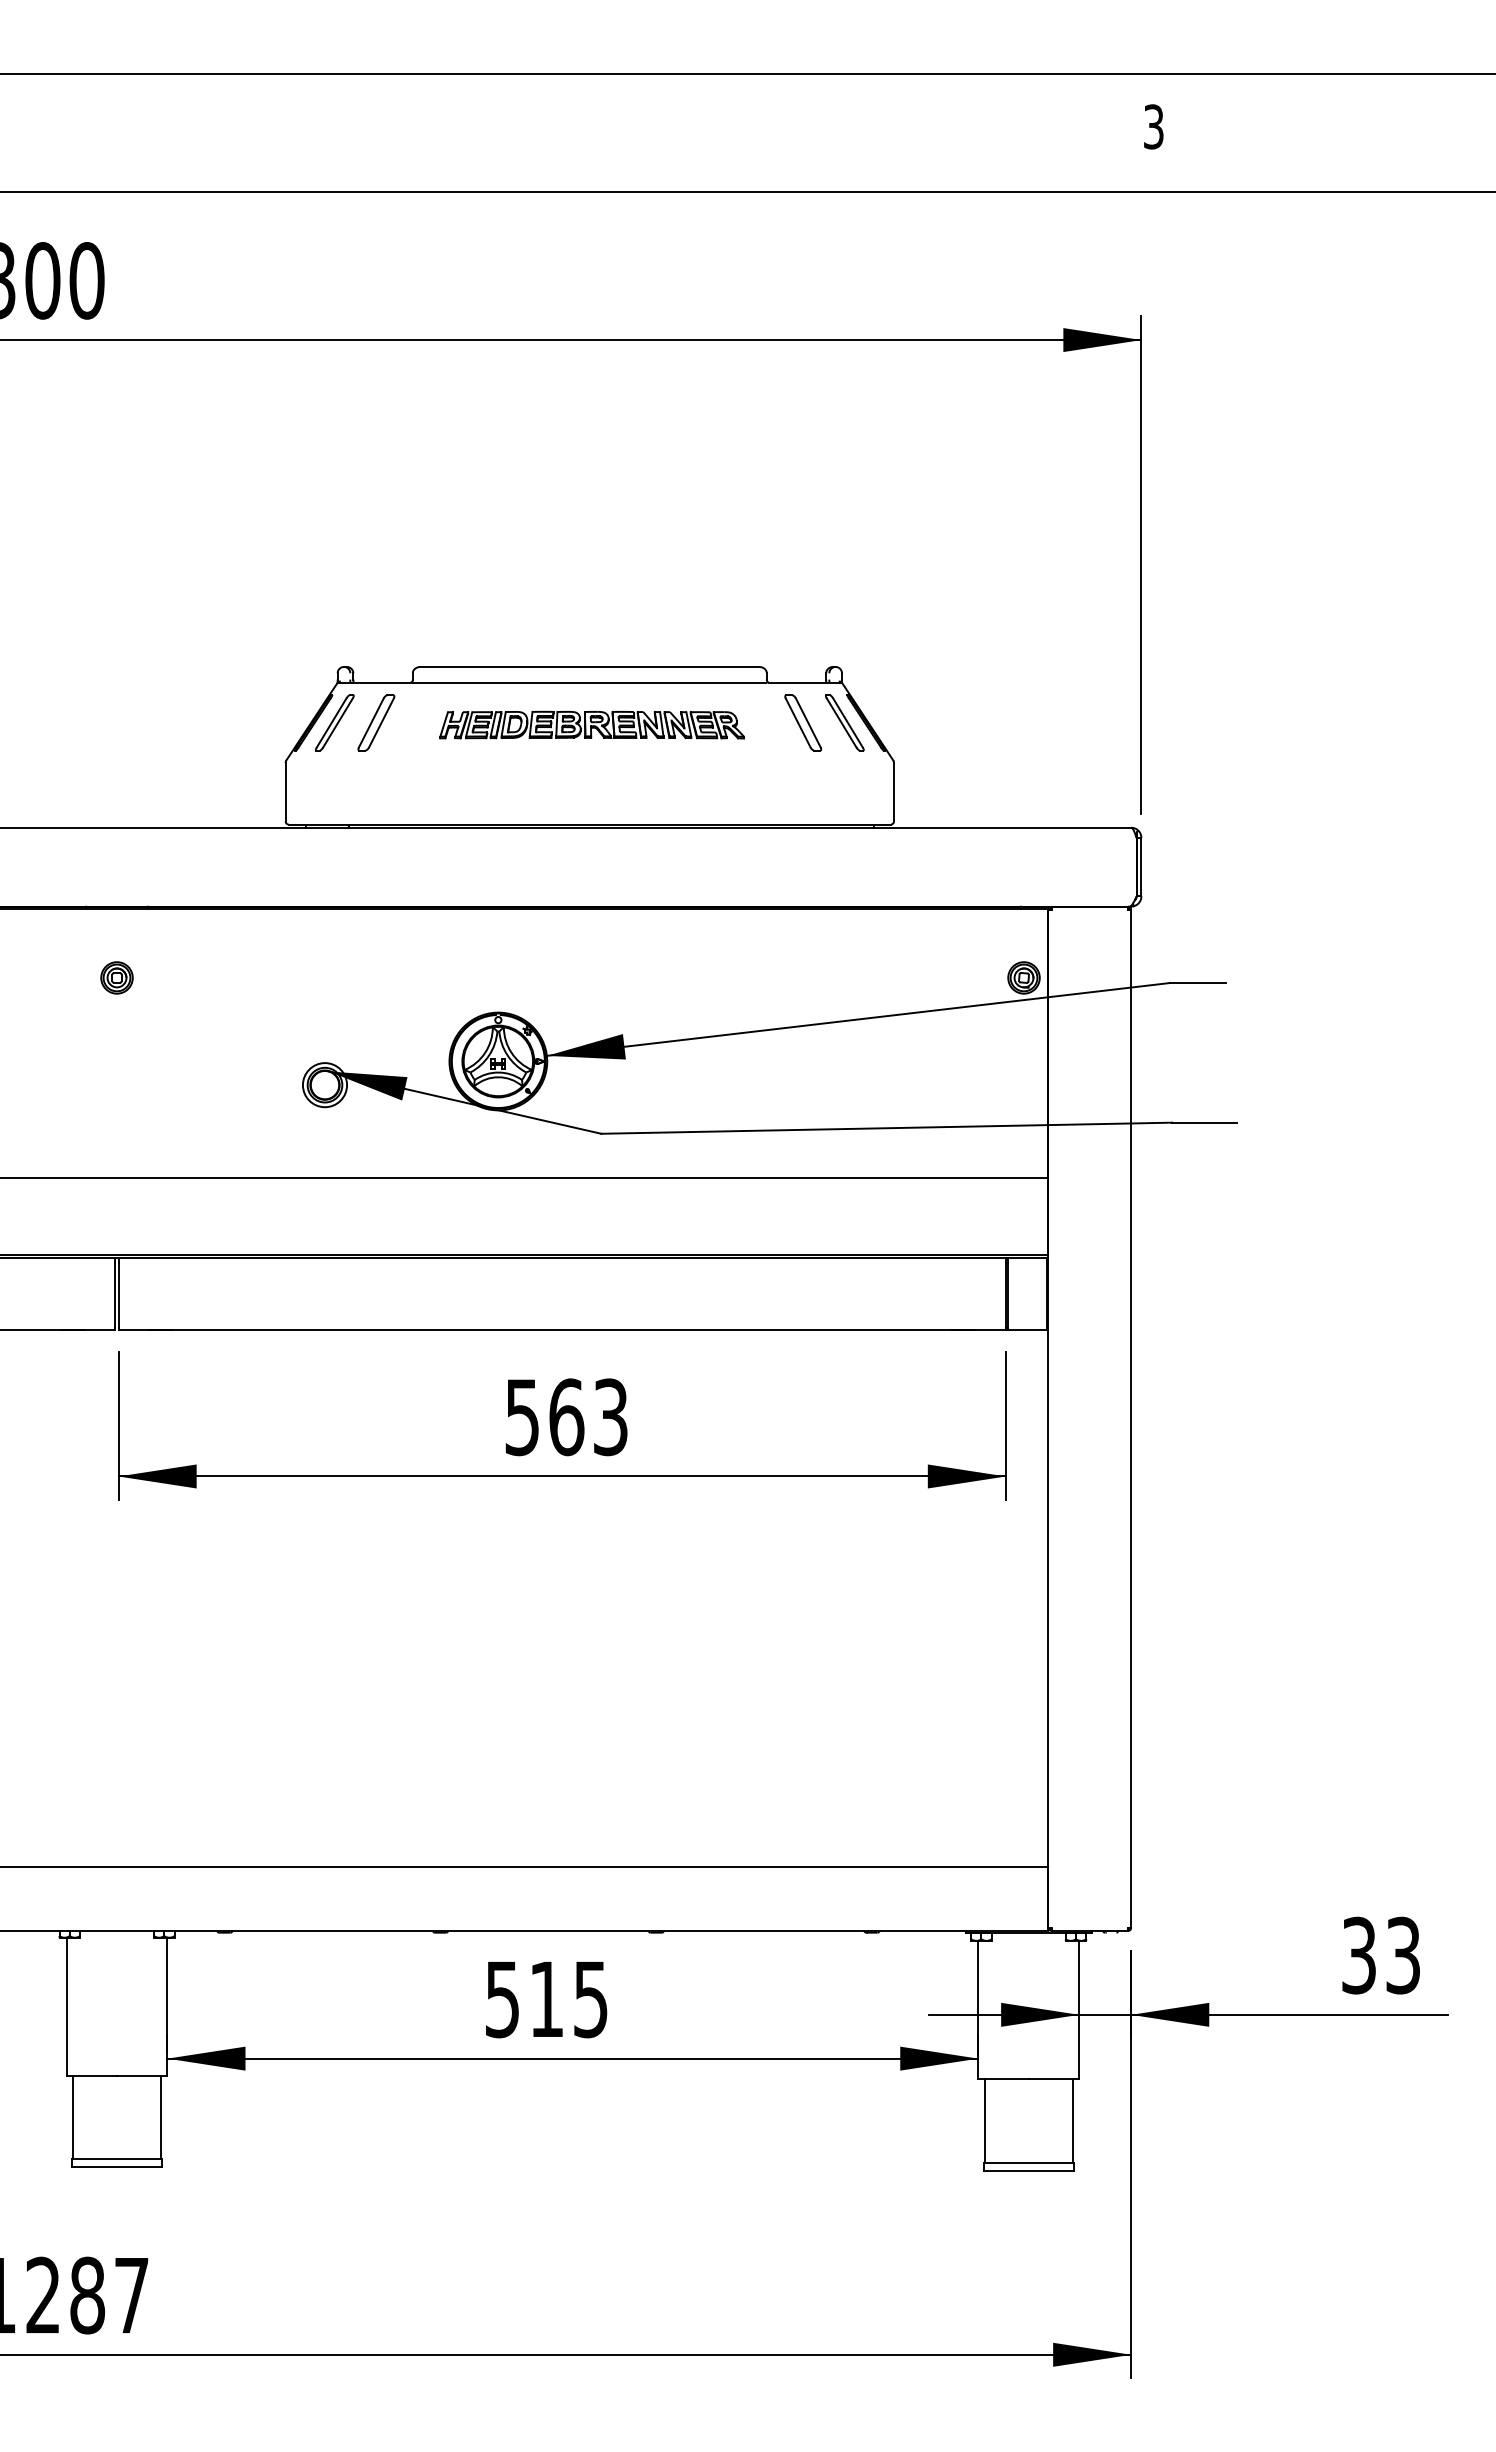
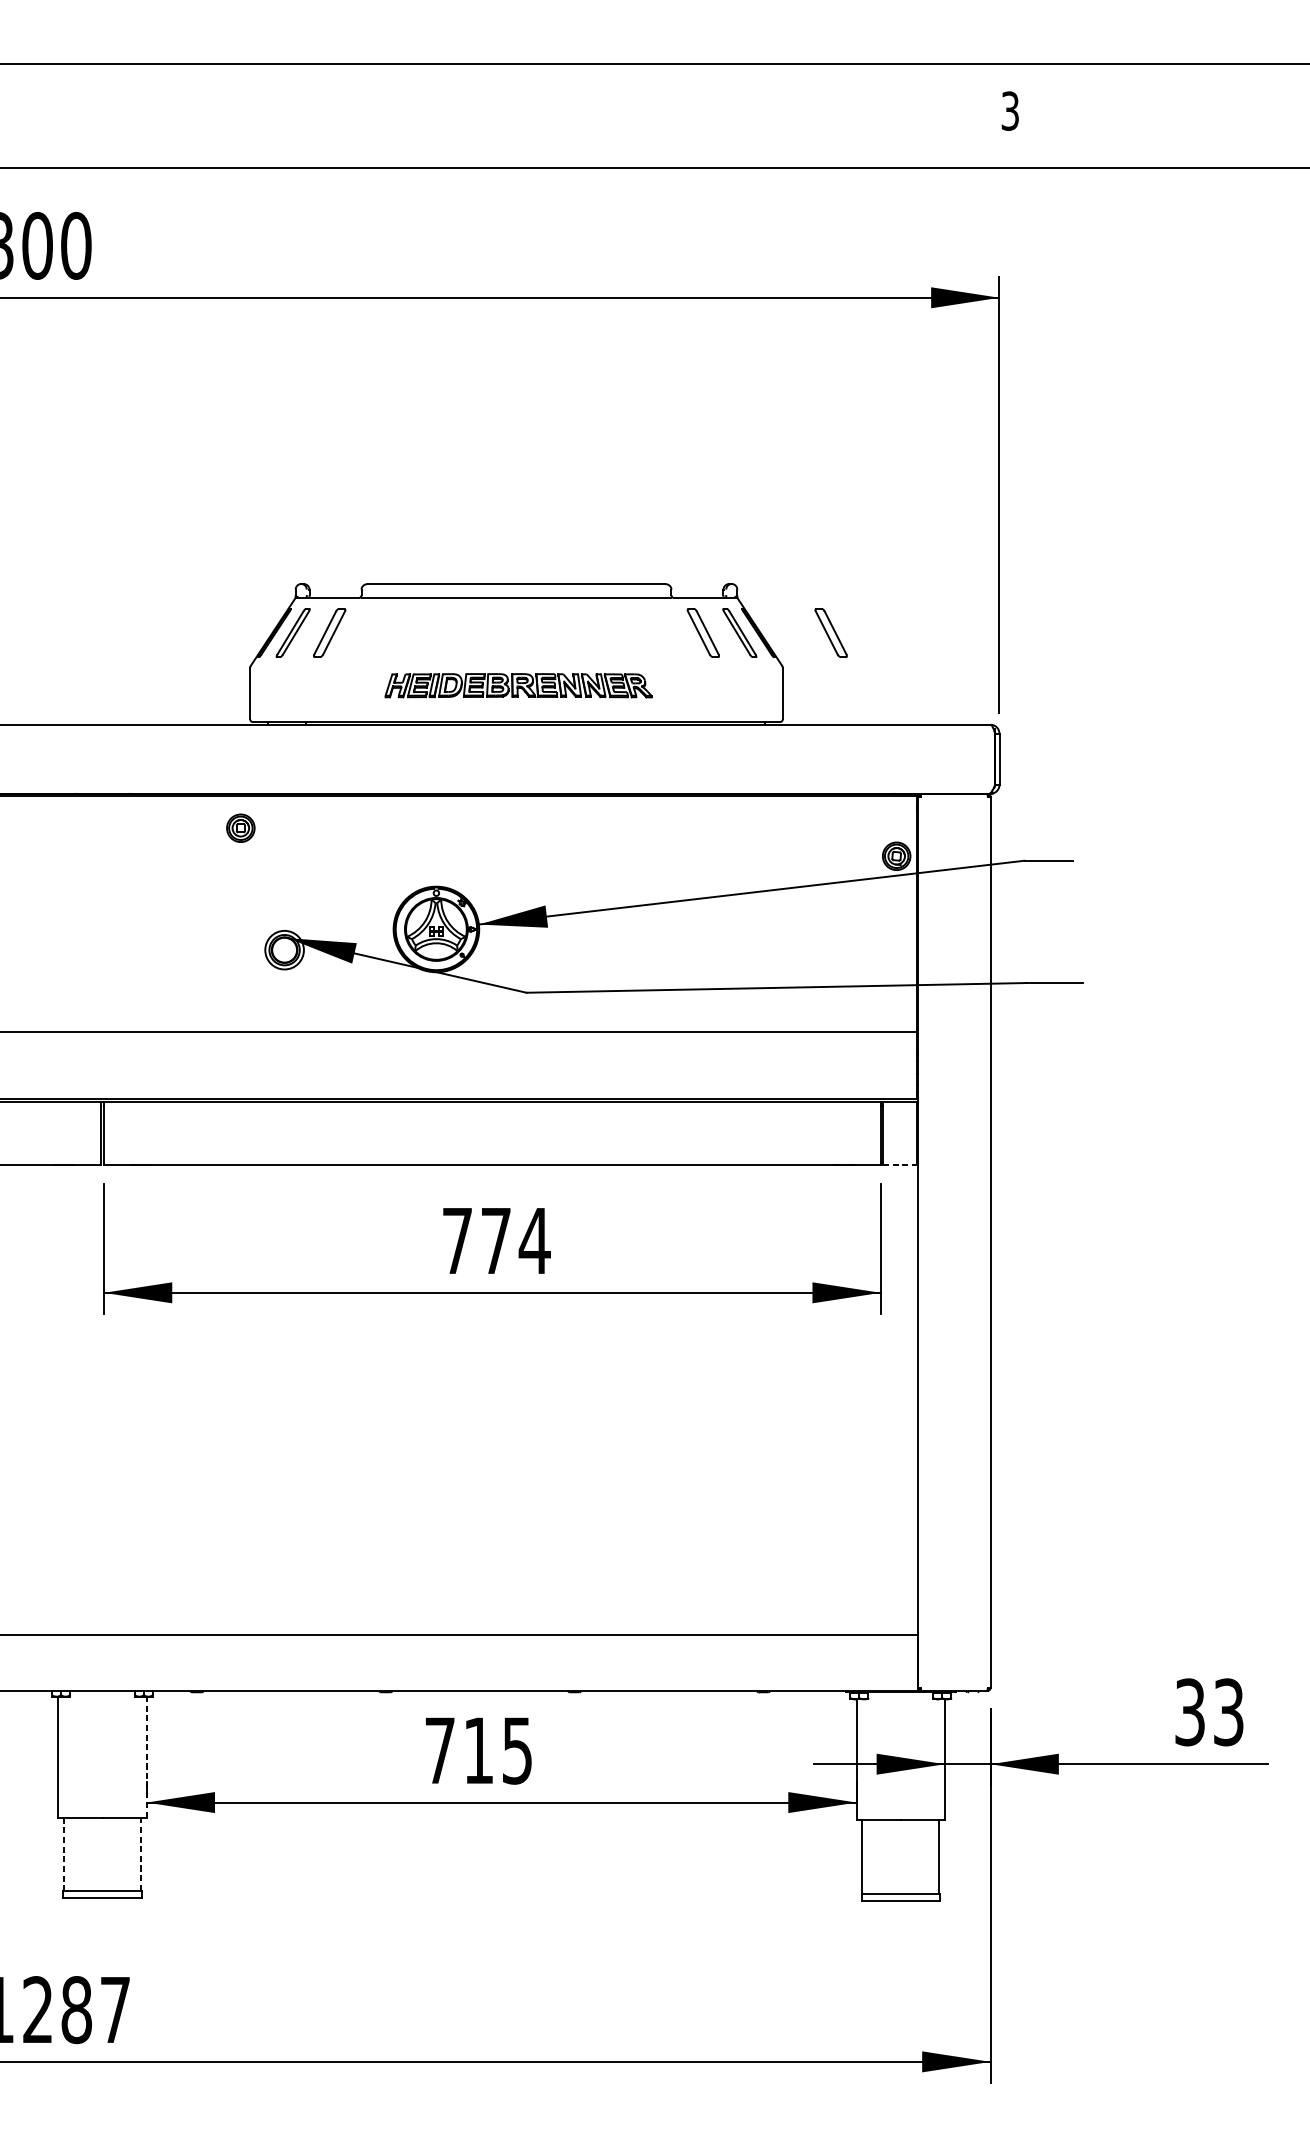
part: (949, 722) -> (831, 632), added
part: (591, 724) -> (517, 685), moved
part: (116, 977) -> (240, 827), moved
line: (1028, 1330) -> (900, 1165), solid -> dashed
text: (567, 1417) -> (496, 1241), 563 -> 774
text: (502, 1999) -> (440, 1750), 515 -> 715
line: (167, 2006) -> (146, 1756), solid -> dashed
line: (72, 2117) -> (63, 1854), solid -> dashed
line: (161, 2117) -> (141, 1854), solid -> dashed

